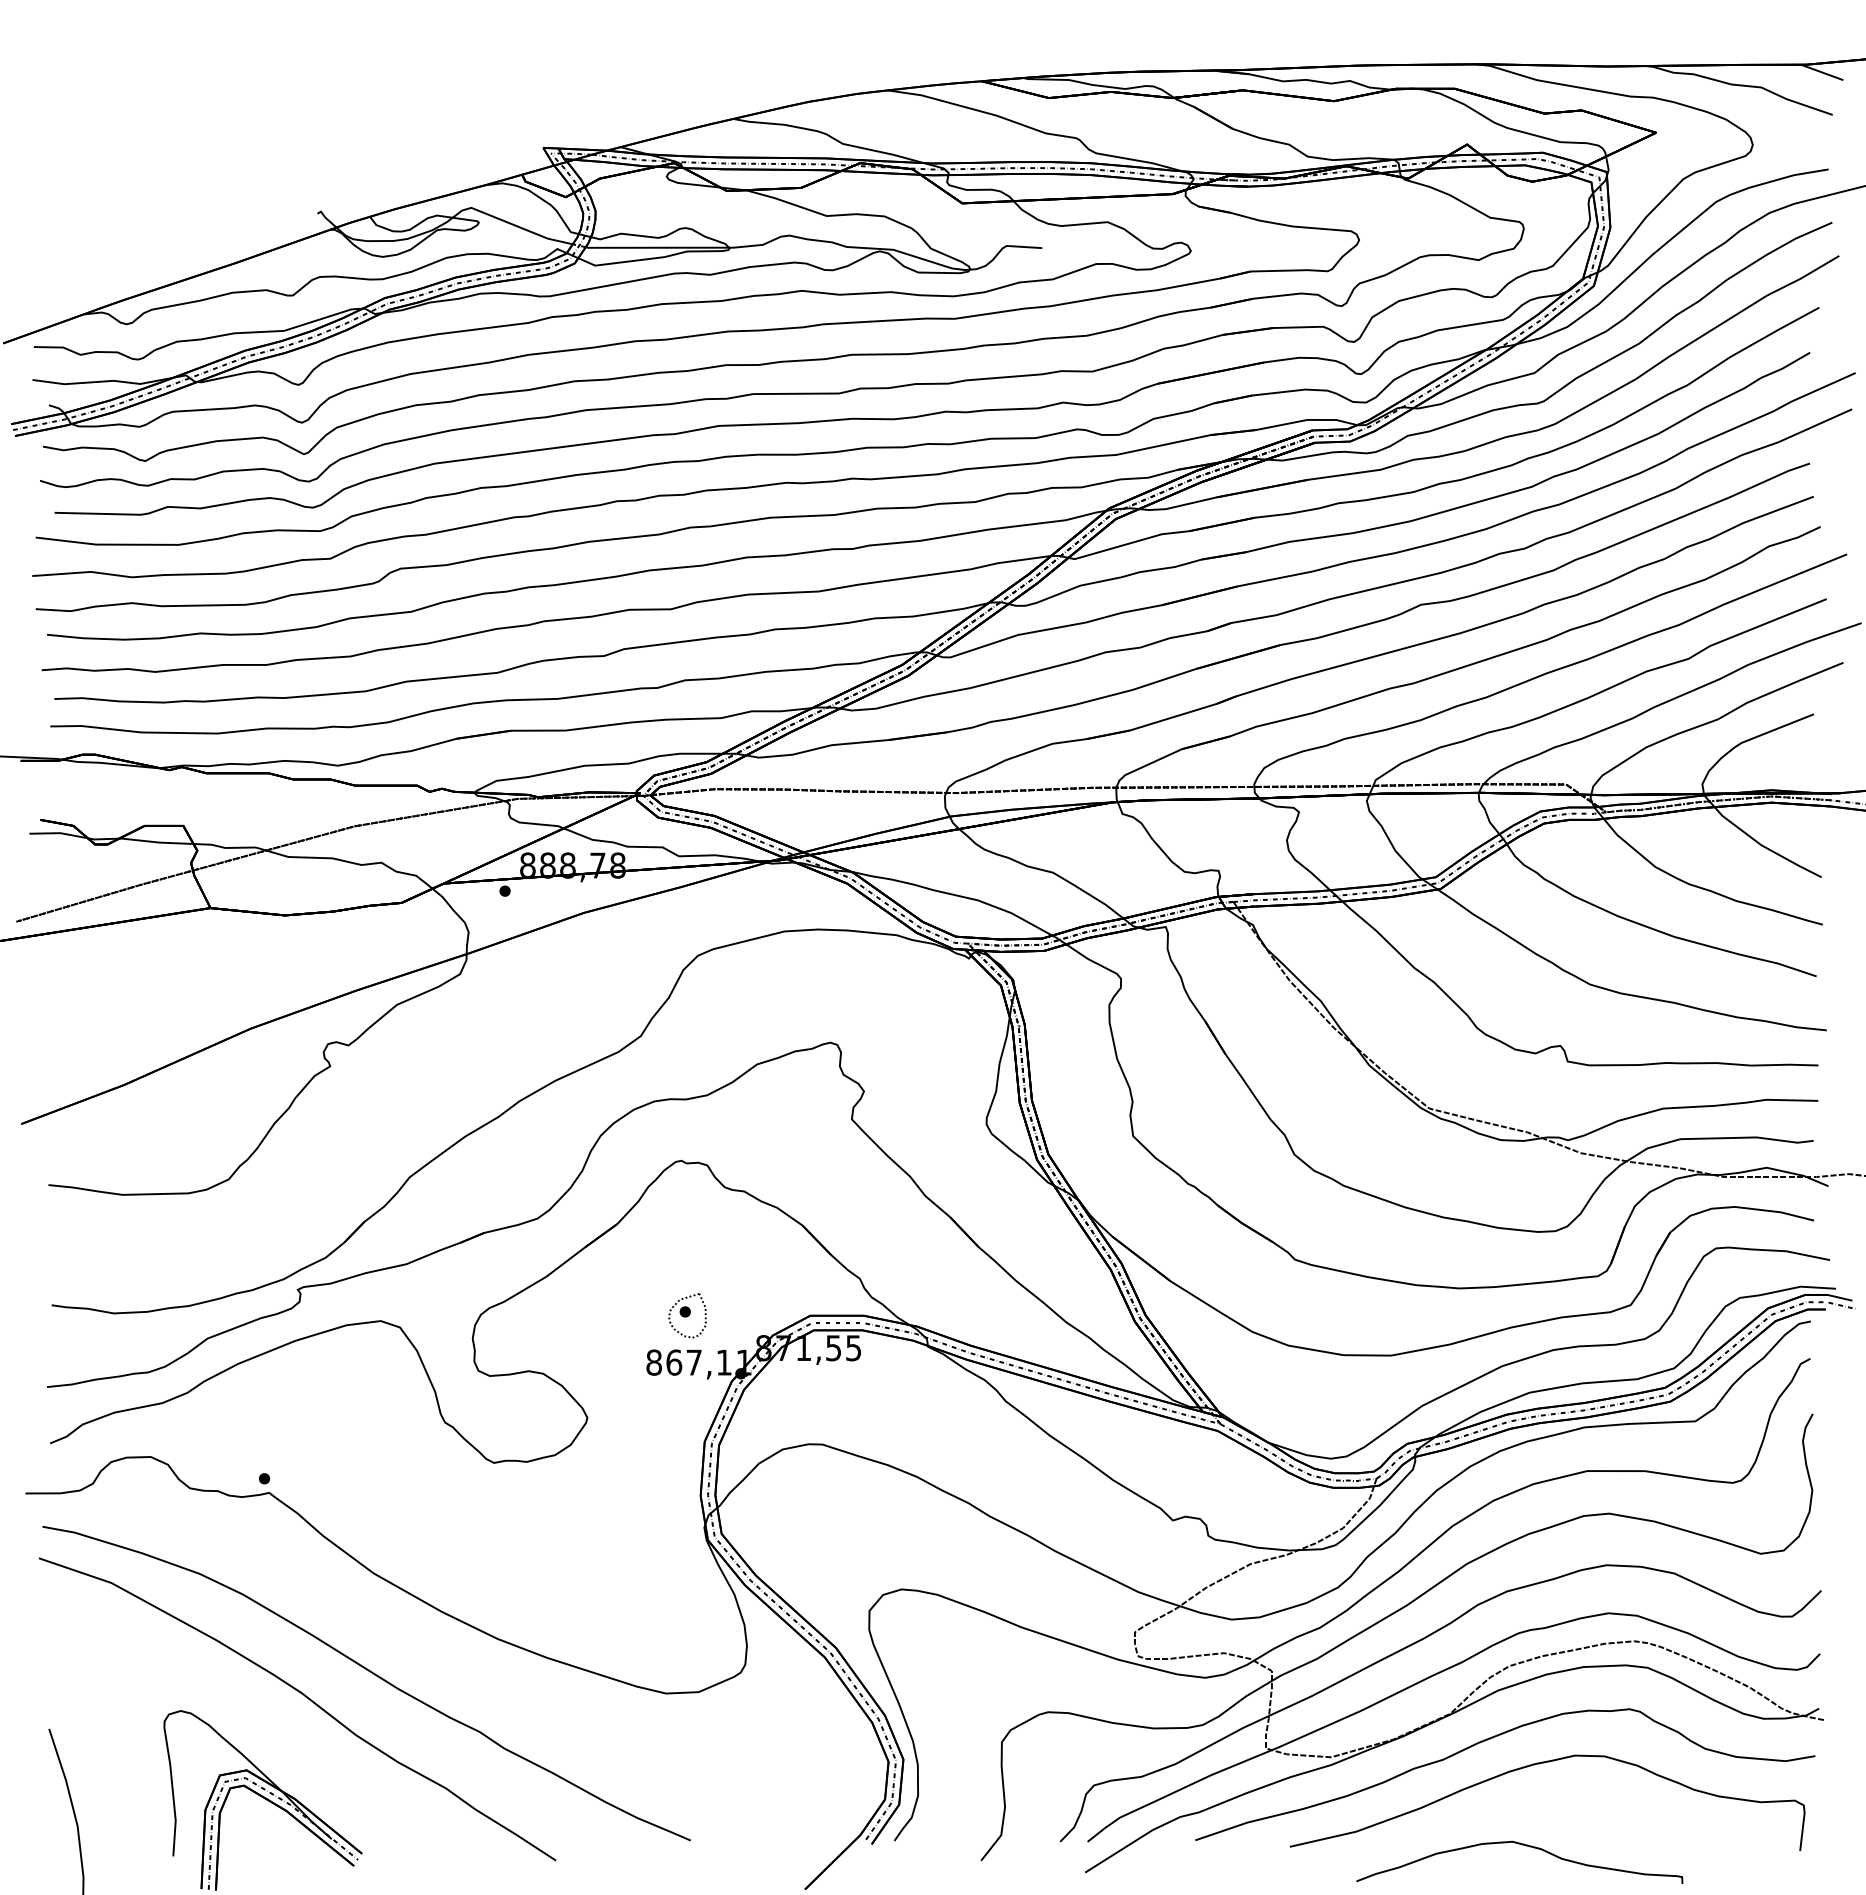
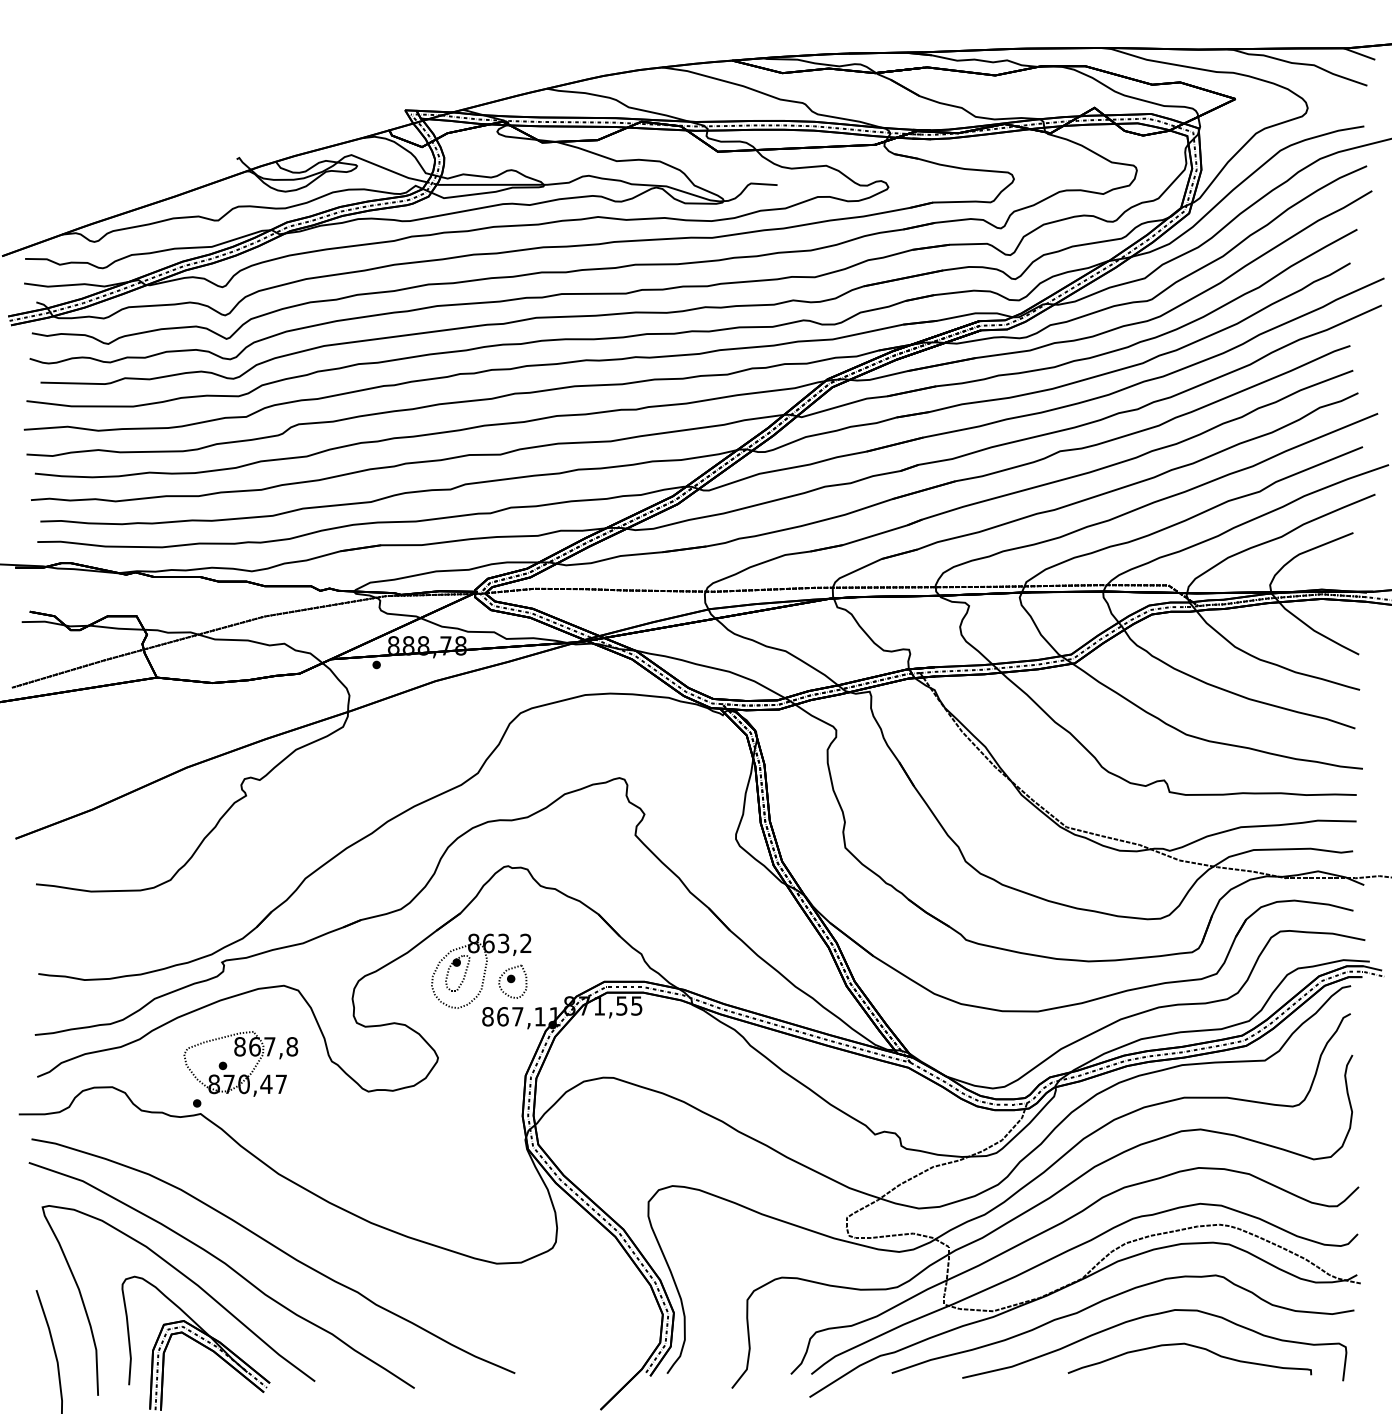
part: (645, 1301) -> (481, 971), added
part: (322, 1416) -> (240, 1056), added
curve: (256, 1717) -> (191, 1281), added
curve: (1522, 1845) -> (1191, 1346), moved

